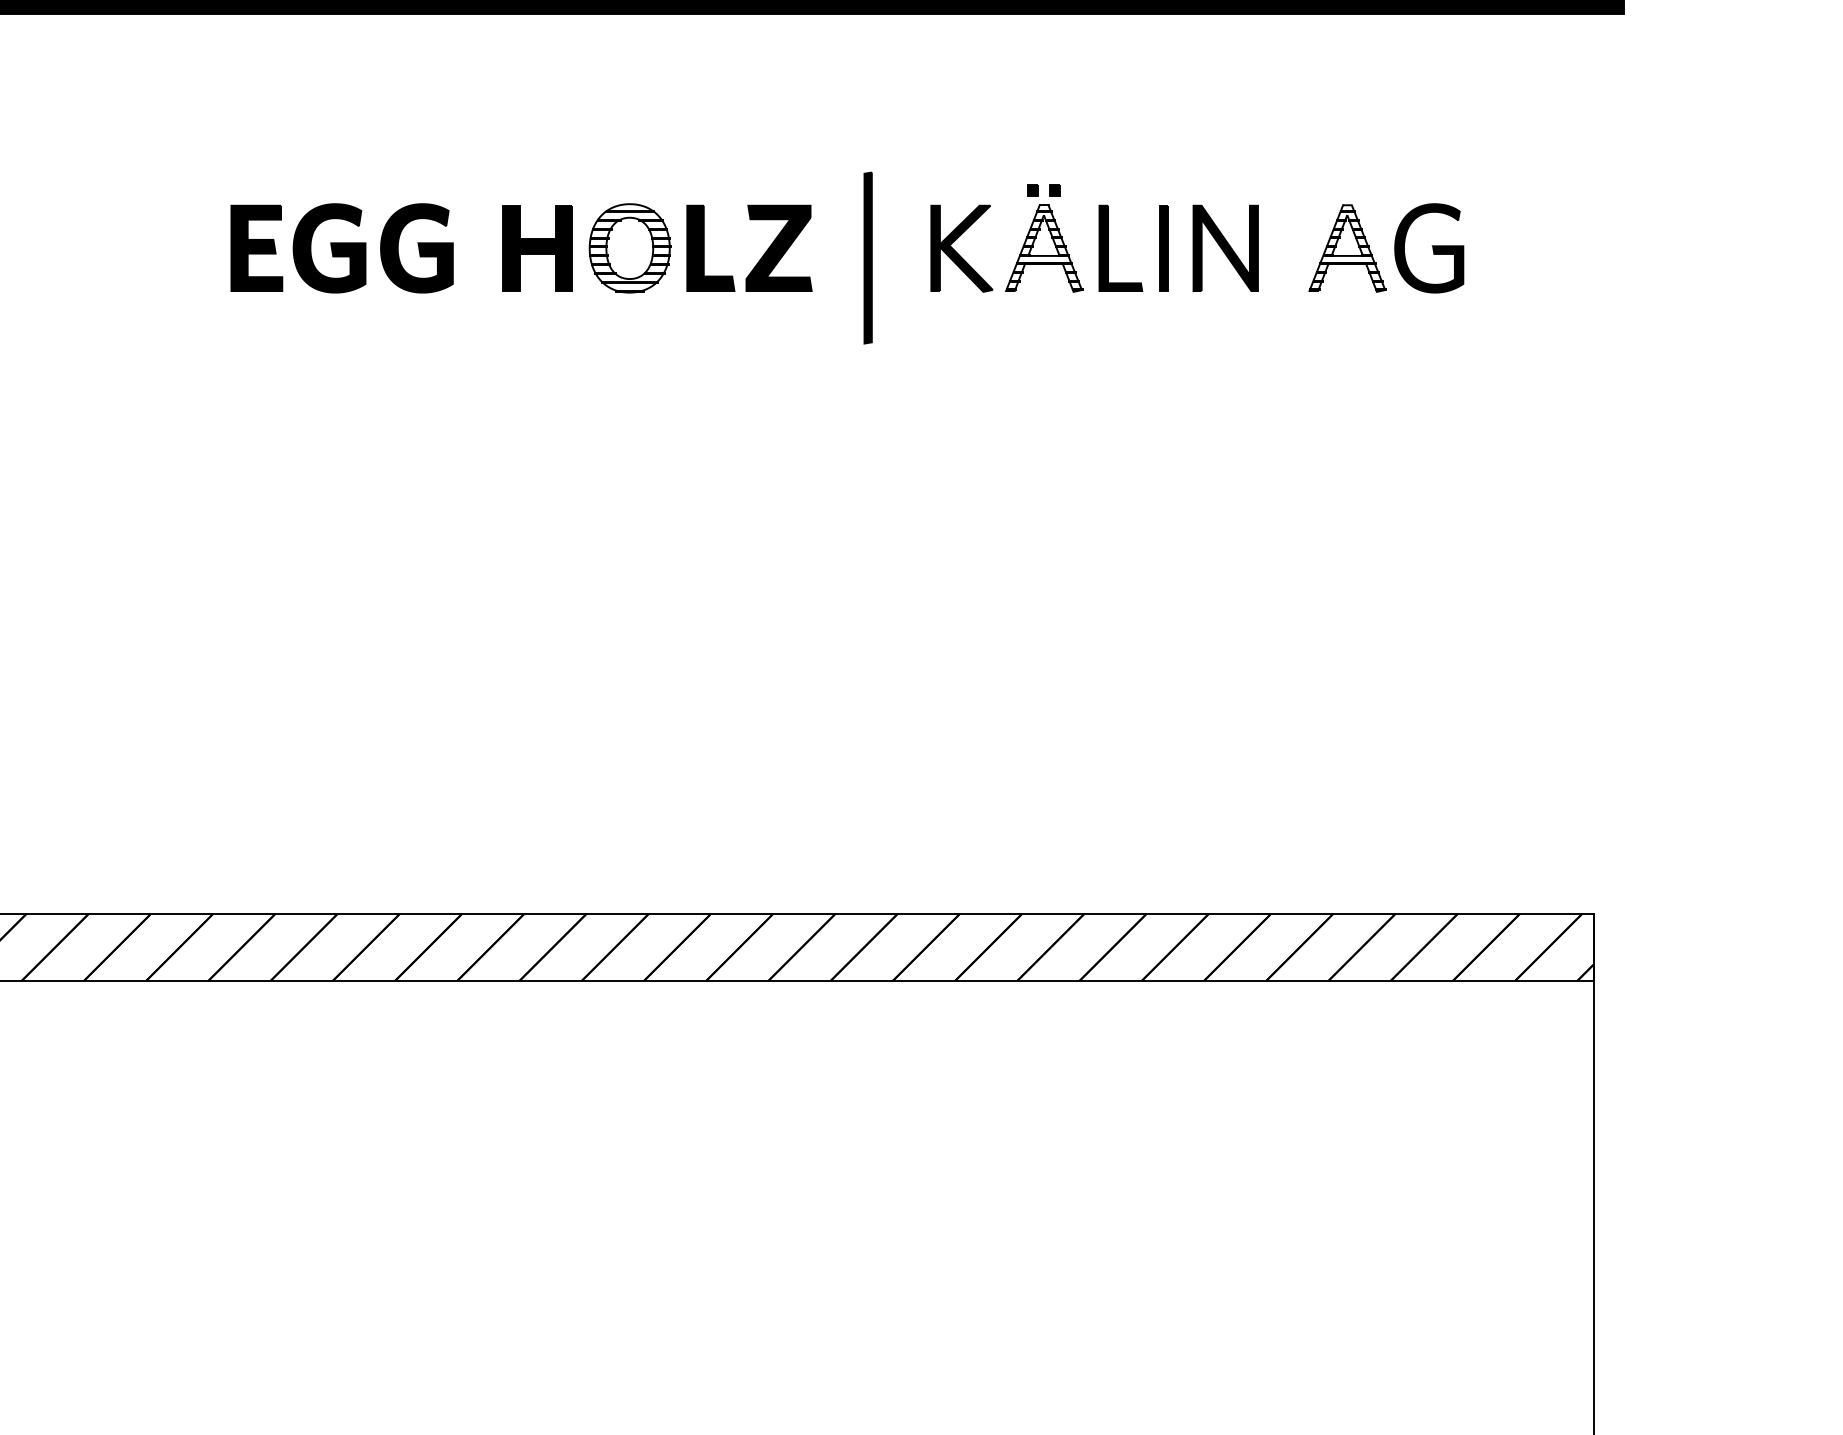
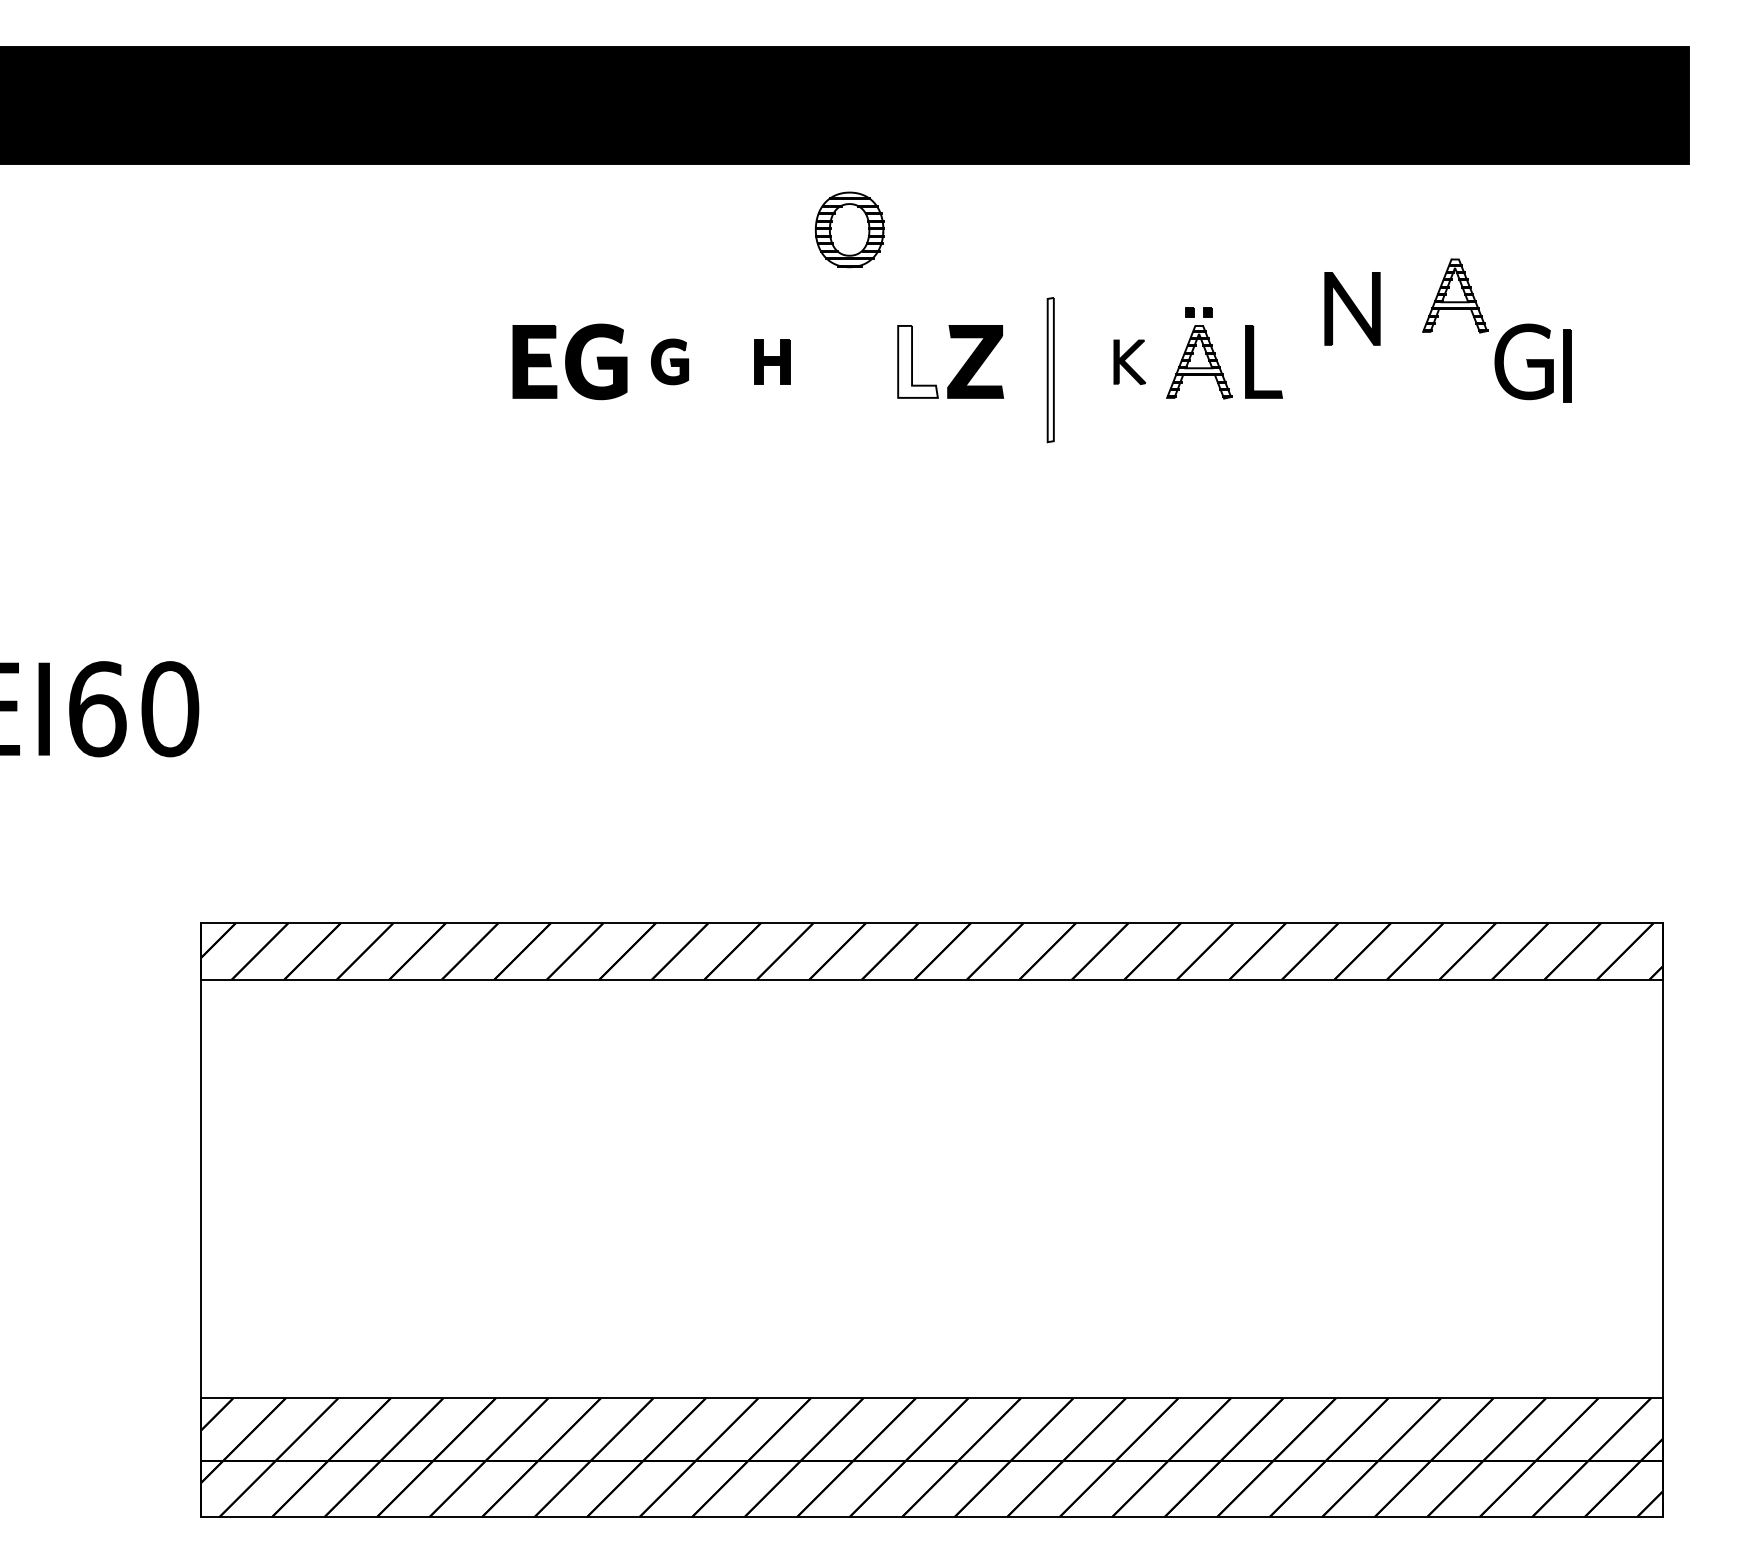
part: (416, 247) -> (669, 361), size x0.6
part: (537, 247) -> (771, 361), size x0.6
part: (629, 247) -> (849, 229), moved
fill: (710, 247) -> (917, 361), removed
part: (1164, 247) -> (1567, 365), moved
part: (1225, 247) -> (1352, 308), moved
part: (1347, 247) -> (1455, 295), moved
part: (961, 249) -> (1129, 362), size x0.6
fill: (867, 257) -> (1050, 369), removed

